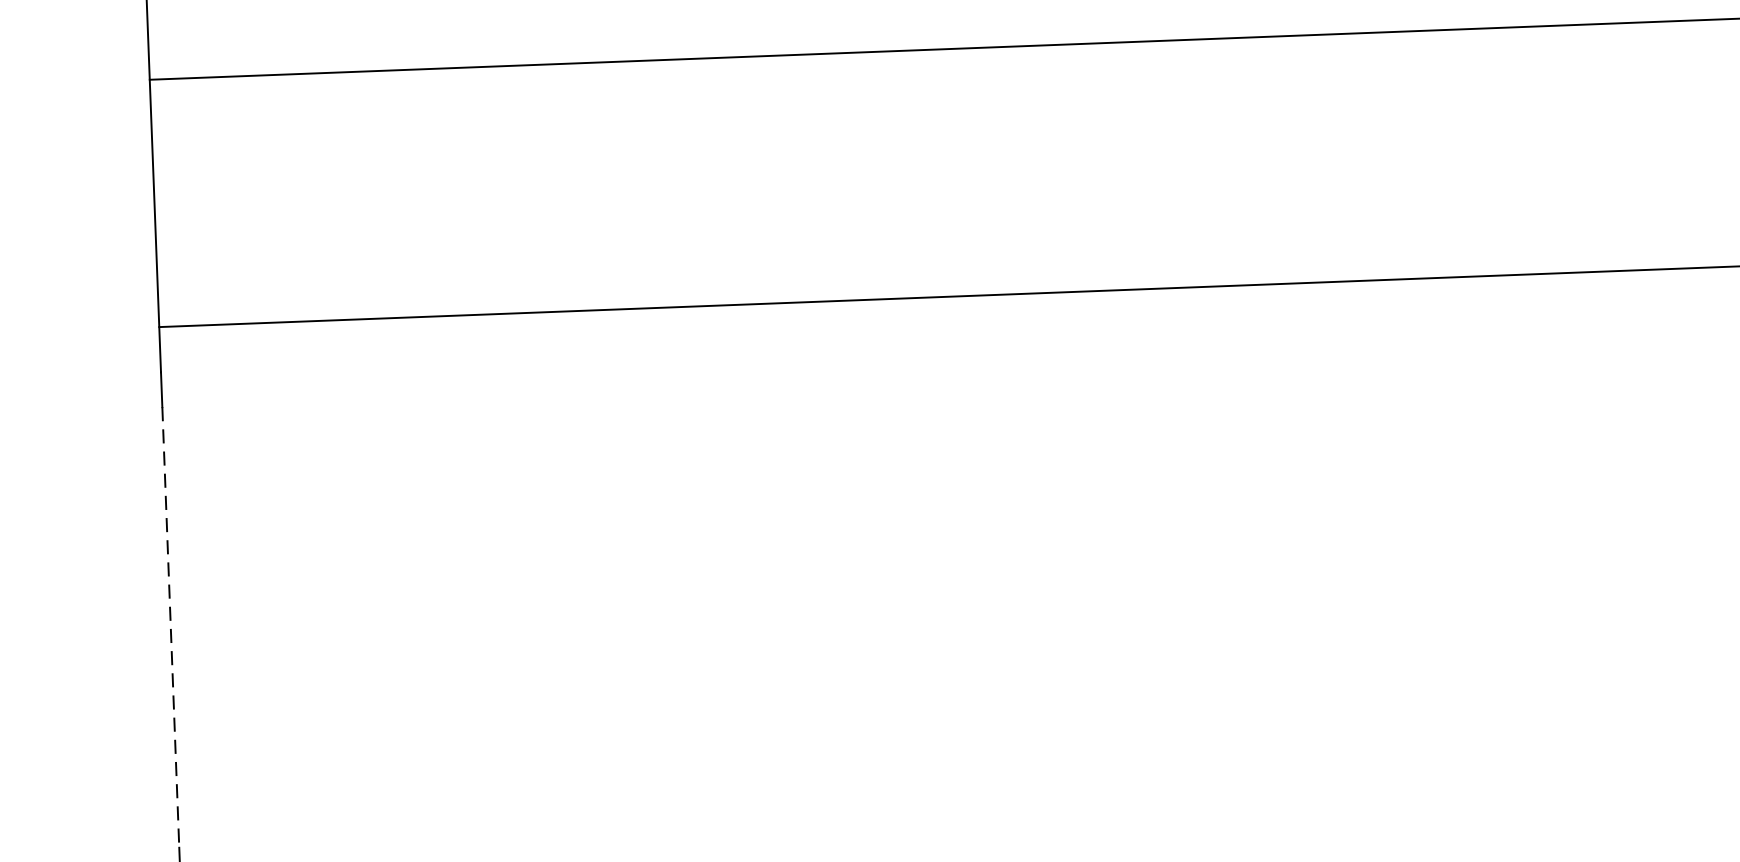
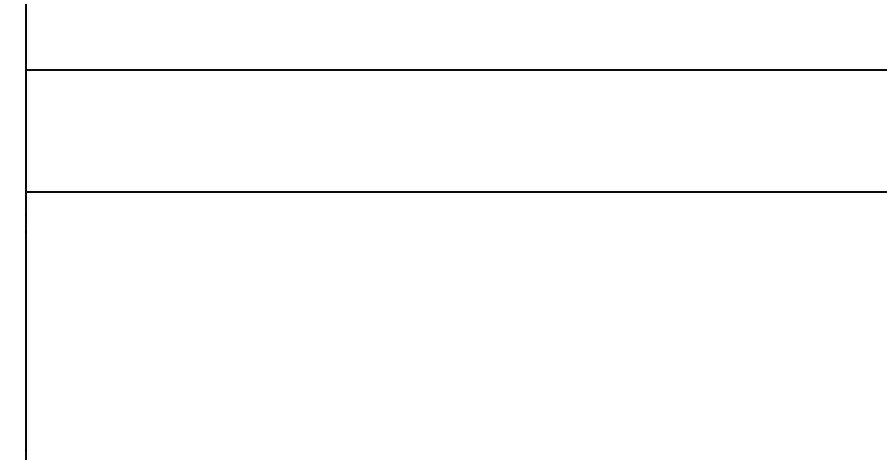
line: (171, 628) -> (26, 341), dashed -> solid

